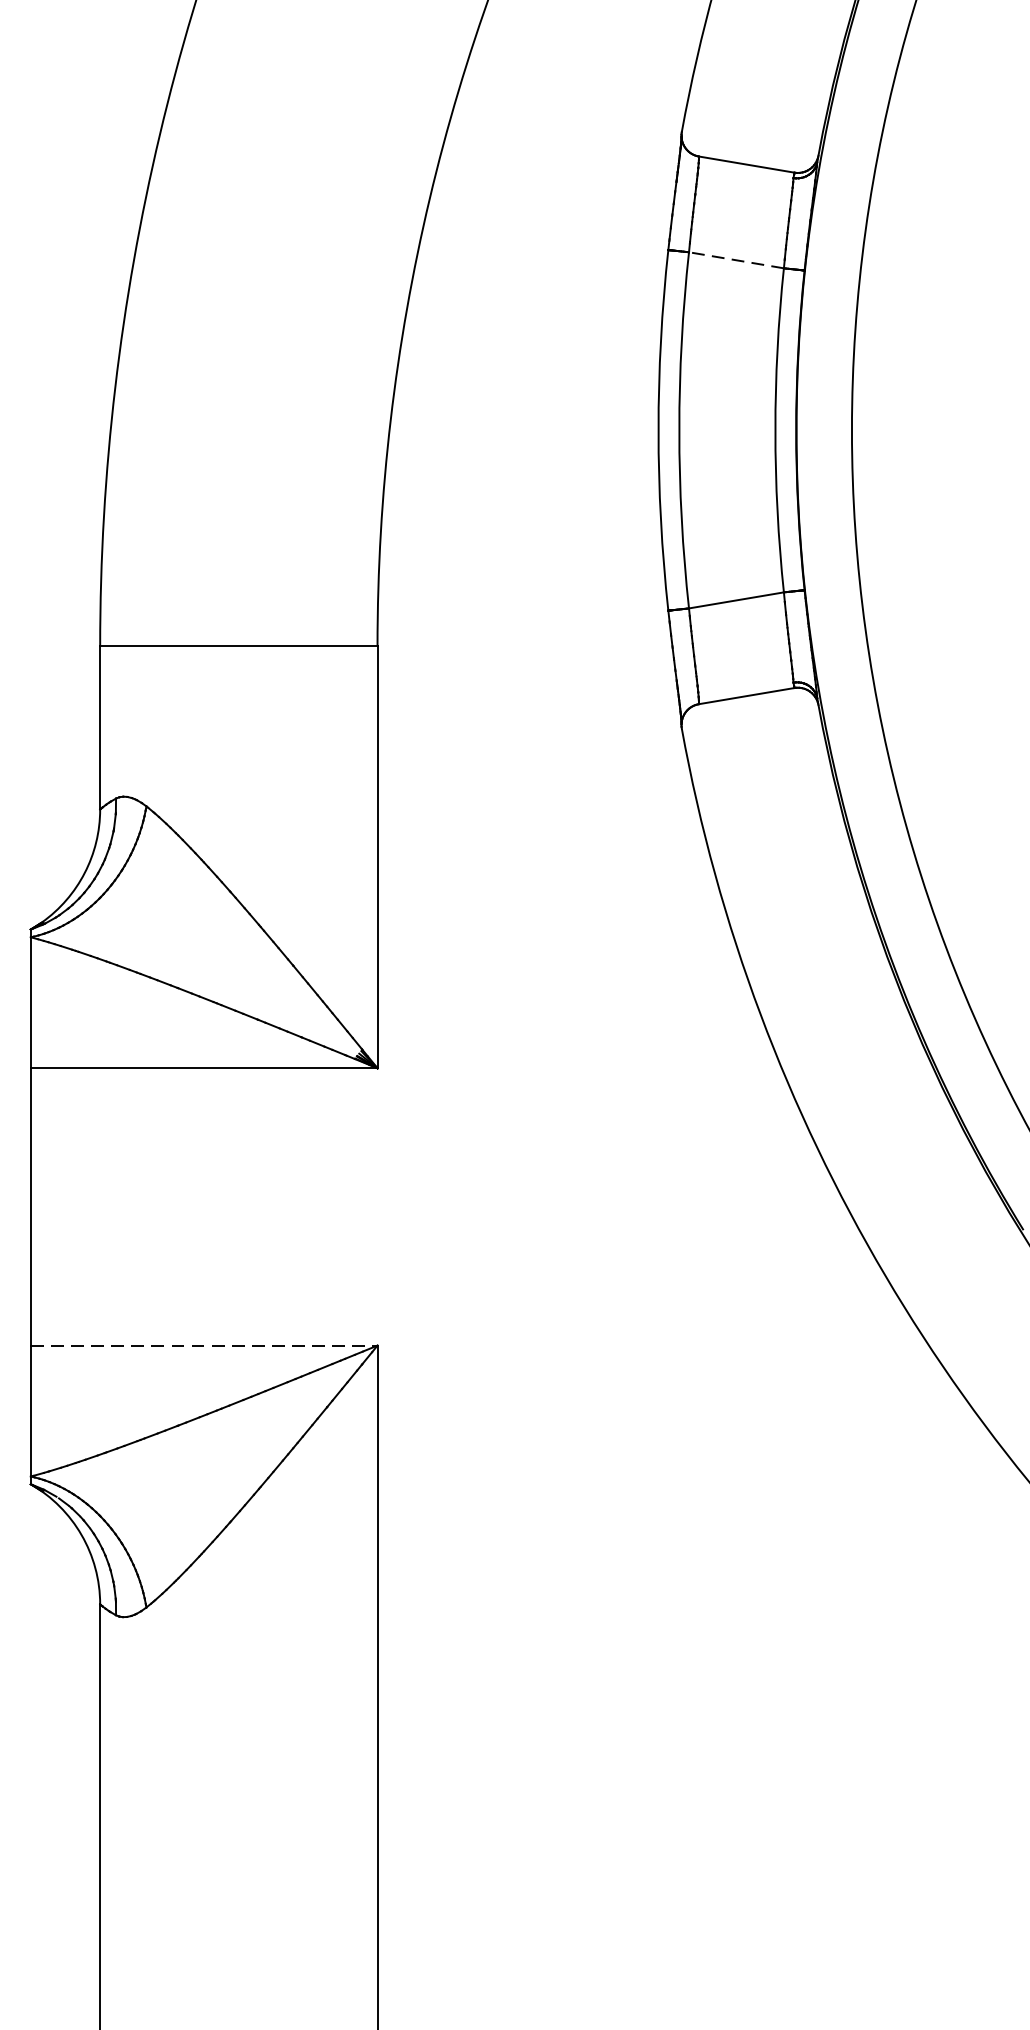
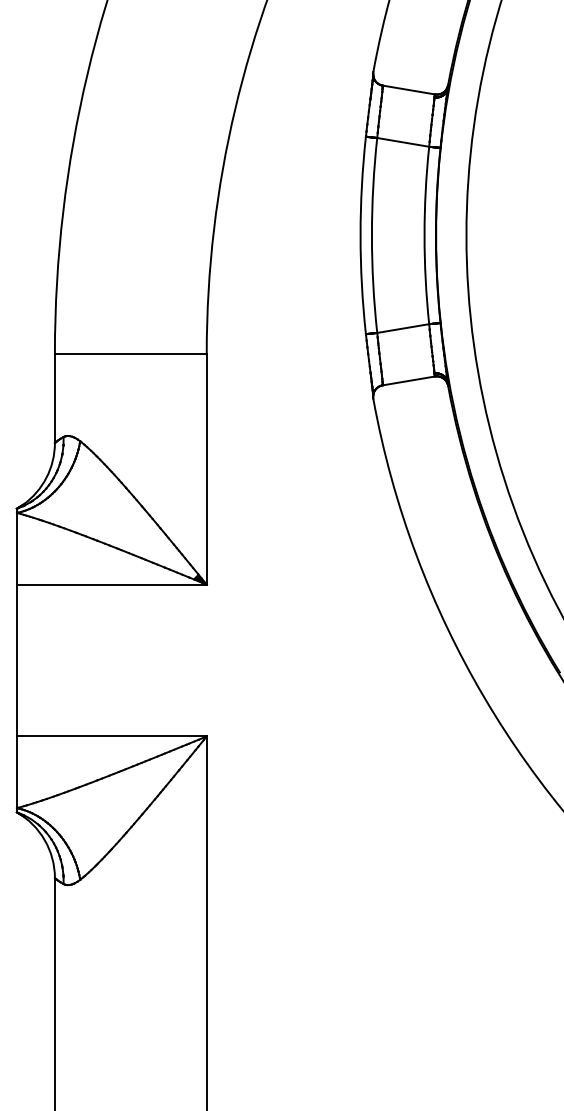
line: (735, 260) -> (402, 142), dashed -> solid
line: (203, 1345) -> (111, 736), dashed -> solid

